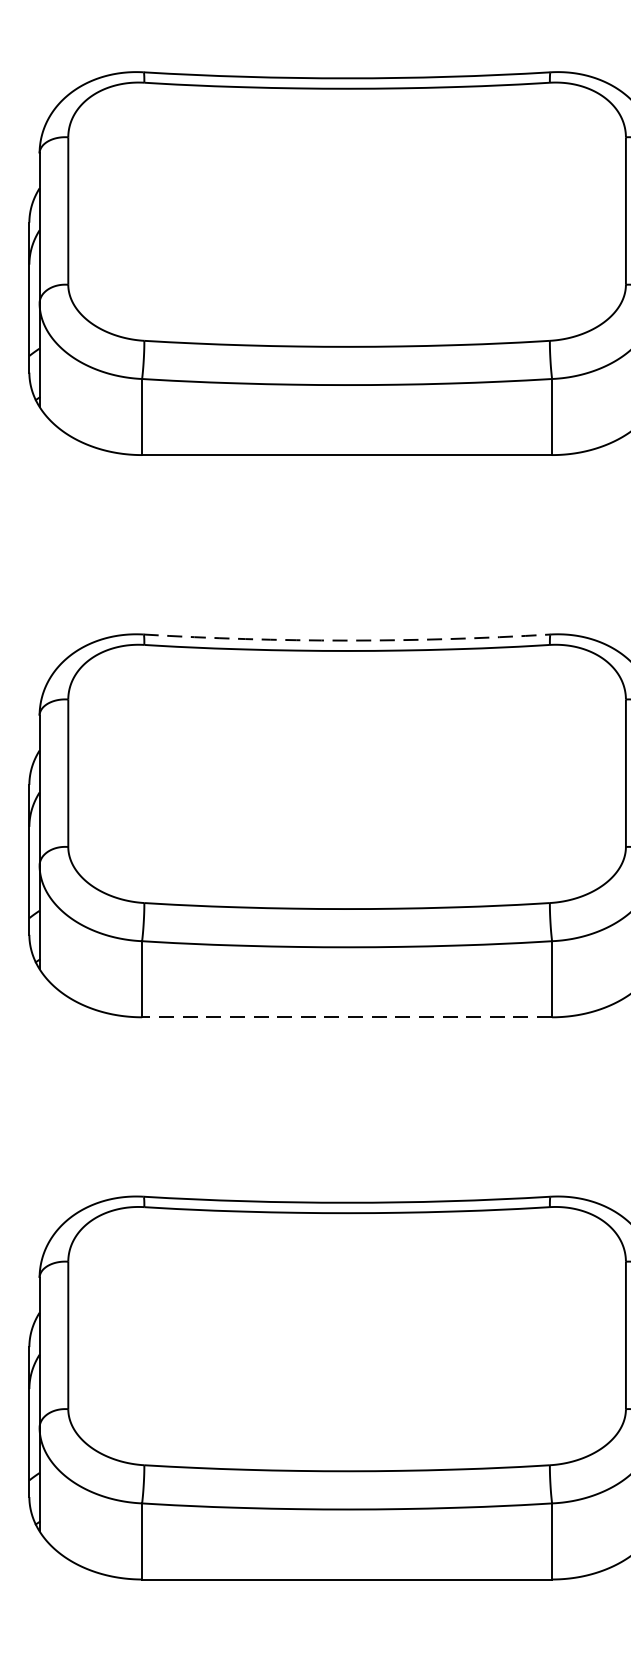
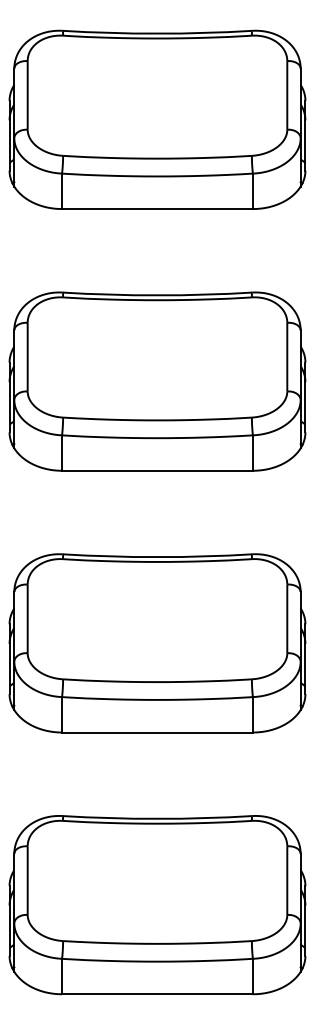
line: (347, 641) -> (157, 557), dashed -> solid
line: (347, 1017) -> (157, 732), dashed -> solid

